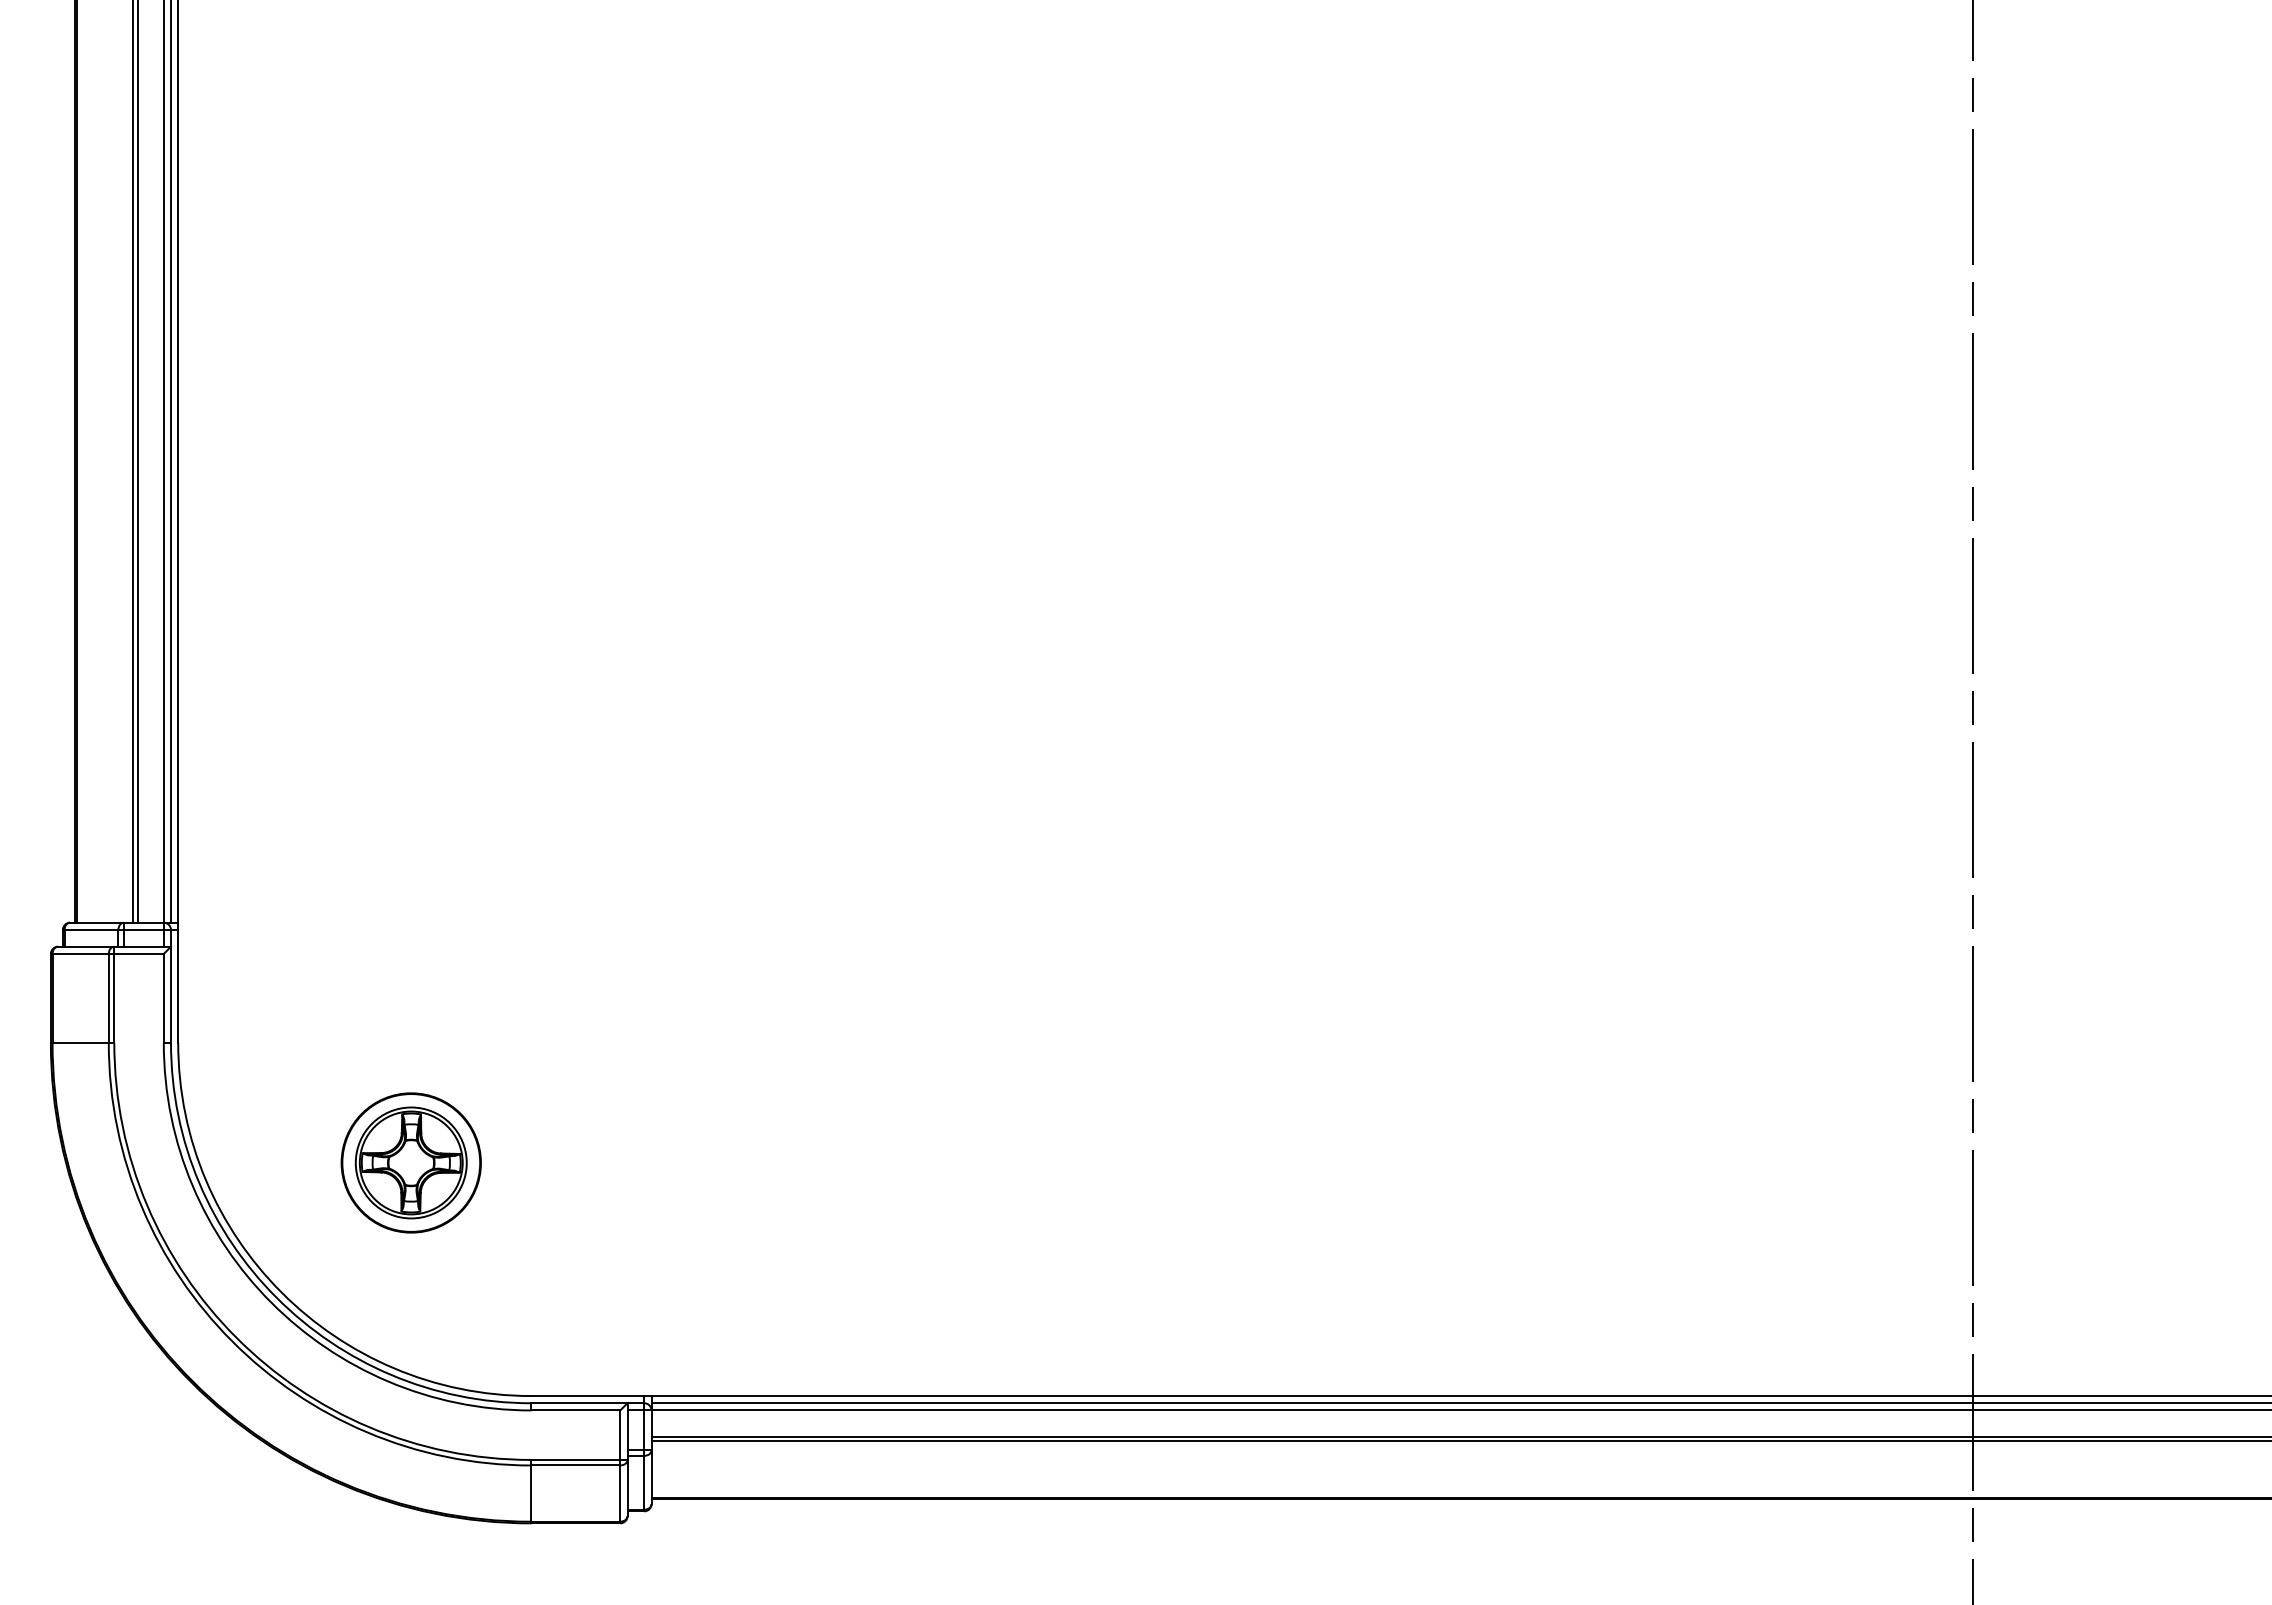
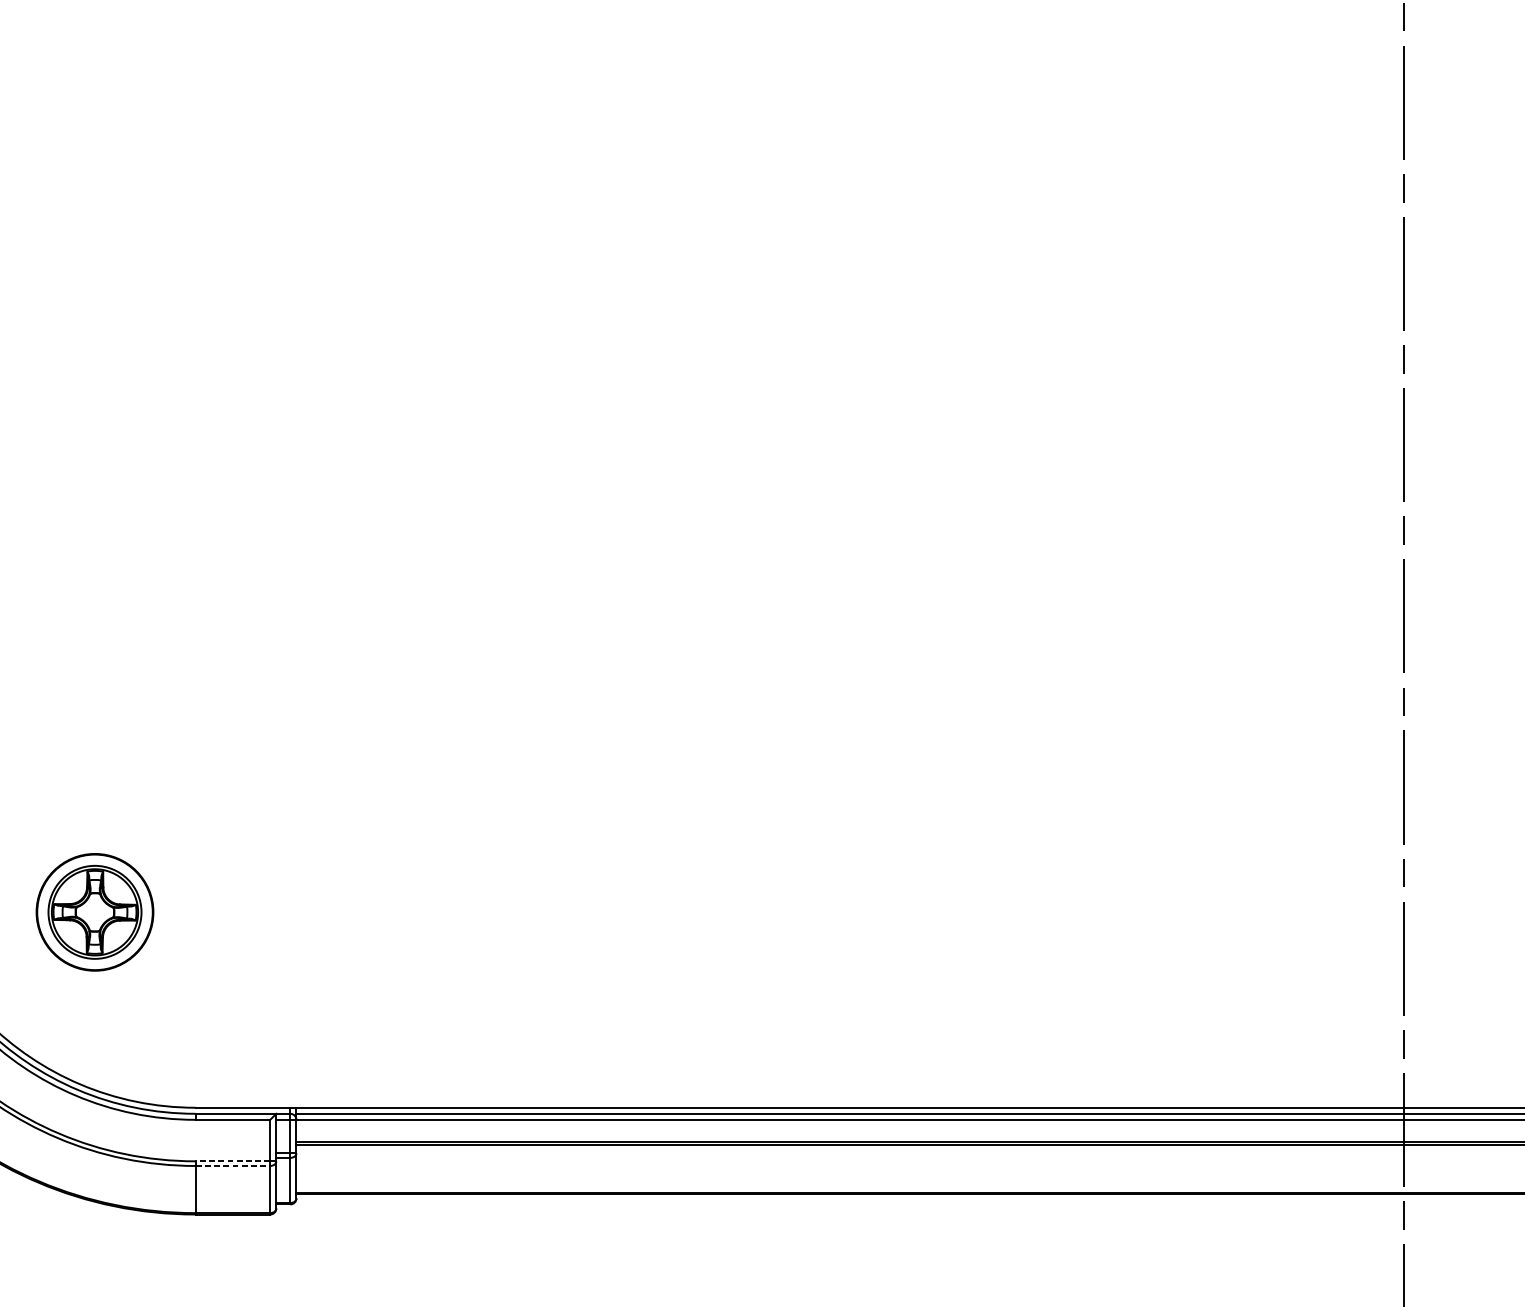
line: (575, 1459) -> (232, 1160), solid -> dashed
line: (576, 1465) -> (233, 1165), solid -> dashed

